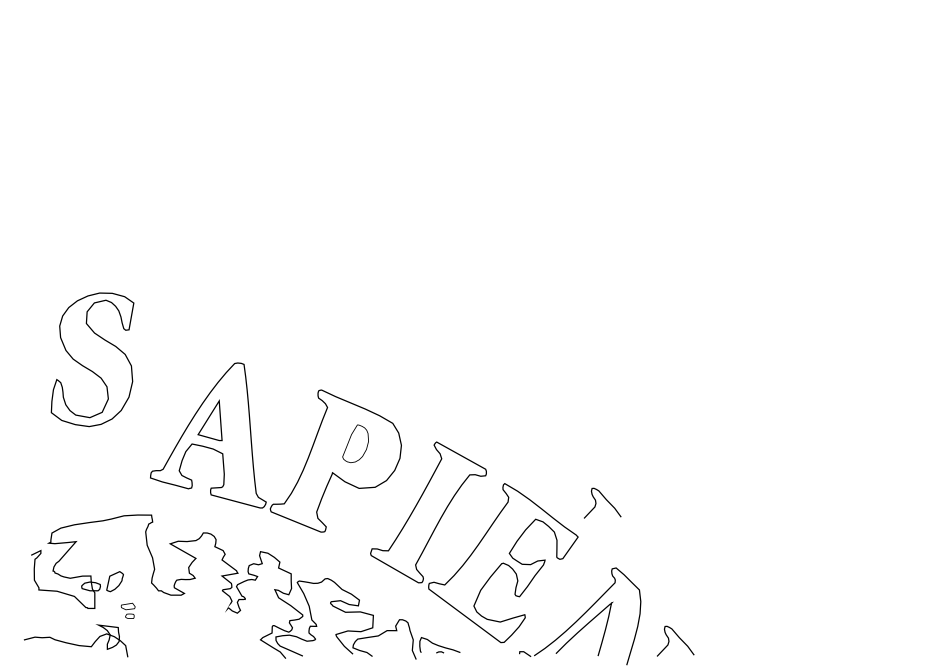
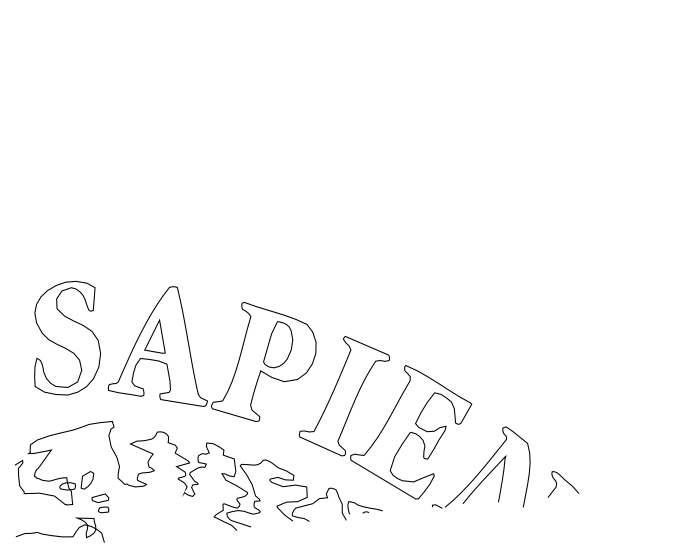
part: (92, 359) -> (65, 338), moved
part: (355, 443) -> (277, 344), size x1.43
curve: (605, 499) -> (491, 370), removed
part: (127, 610) -> (100, 503), size x1.43

